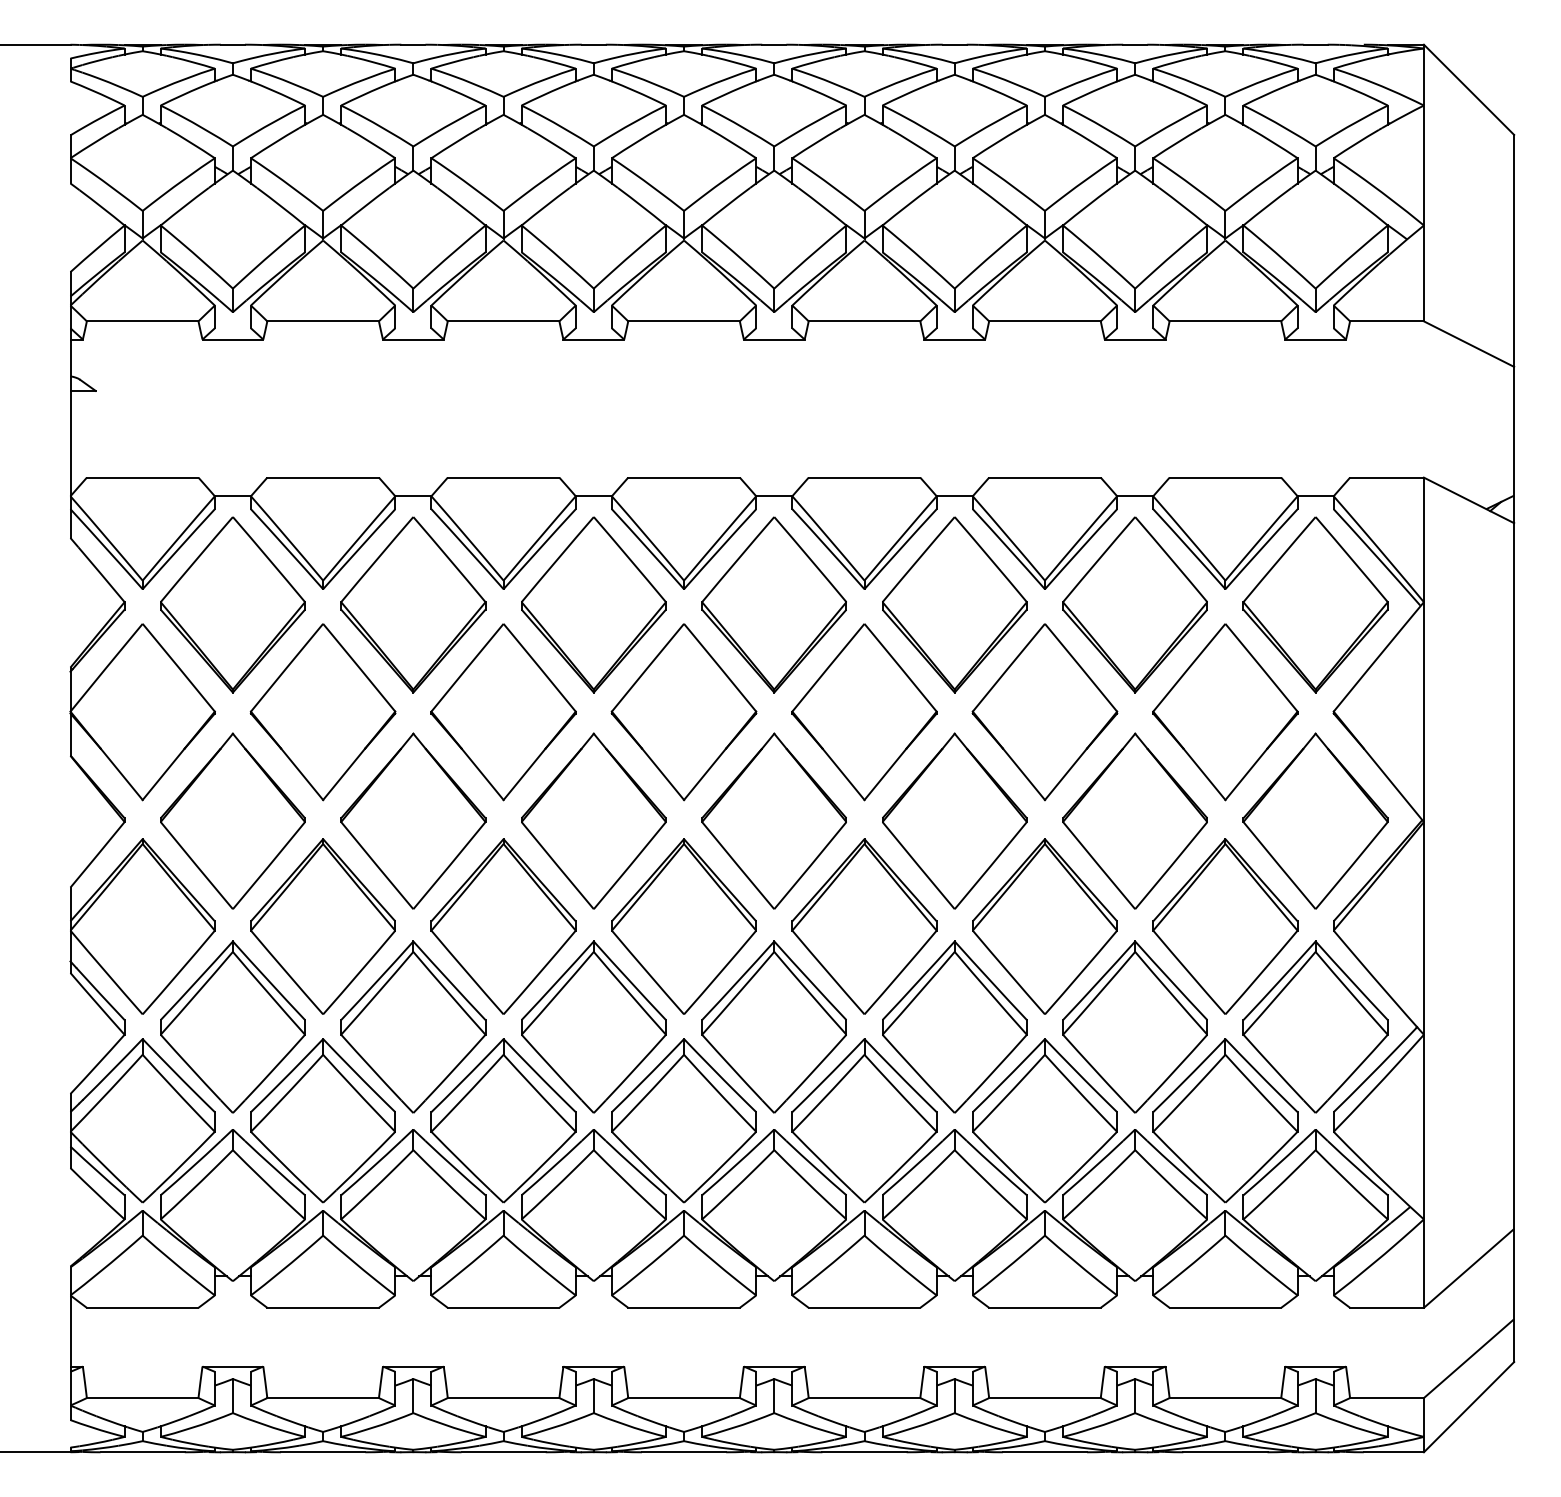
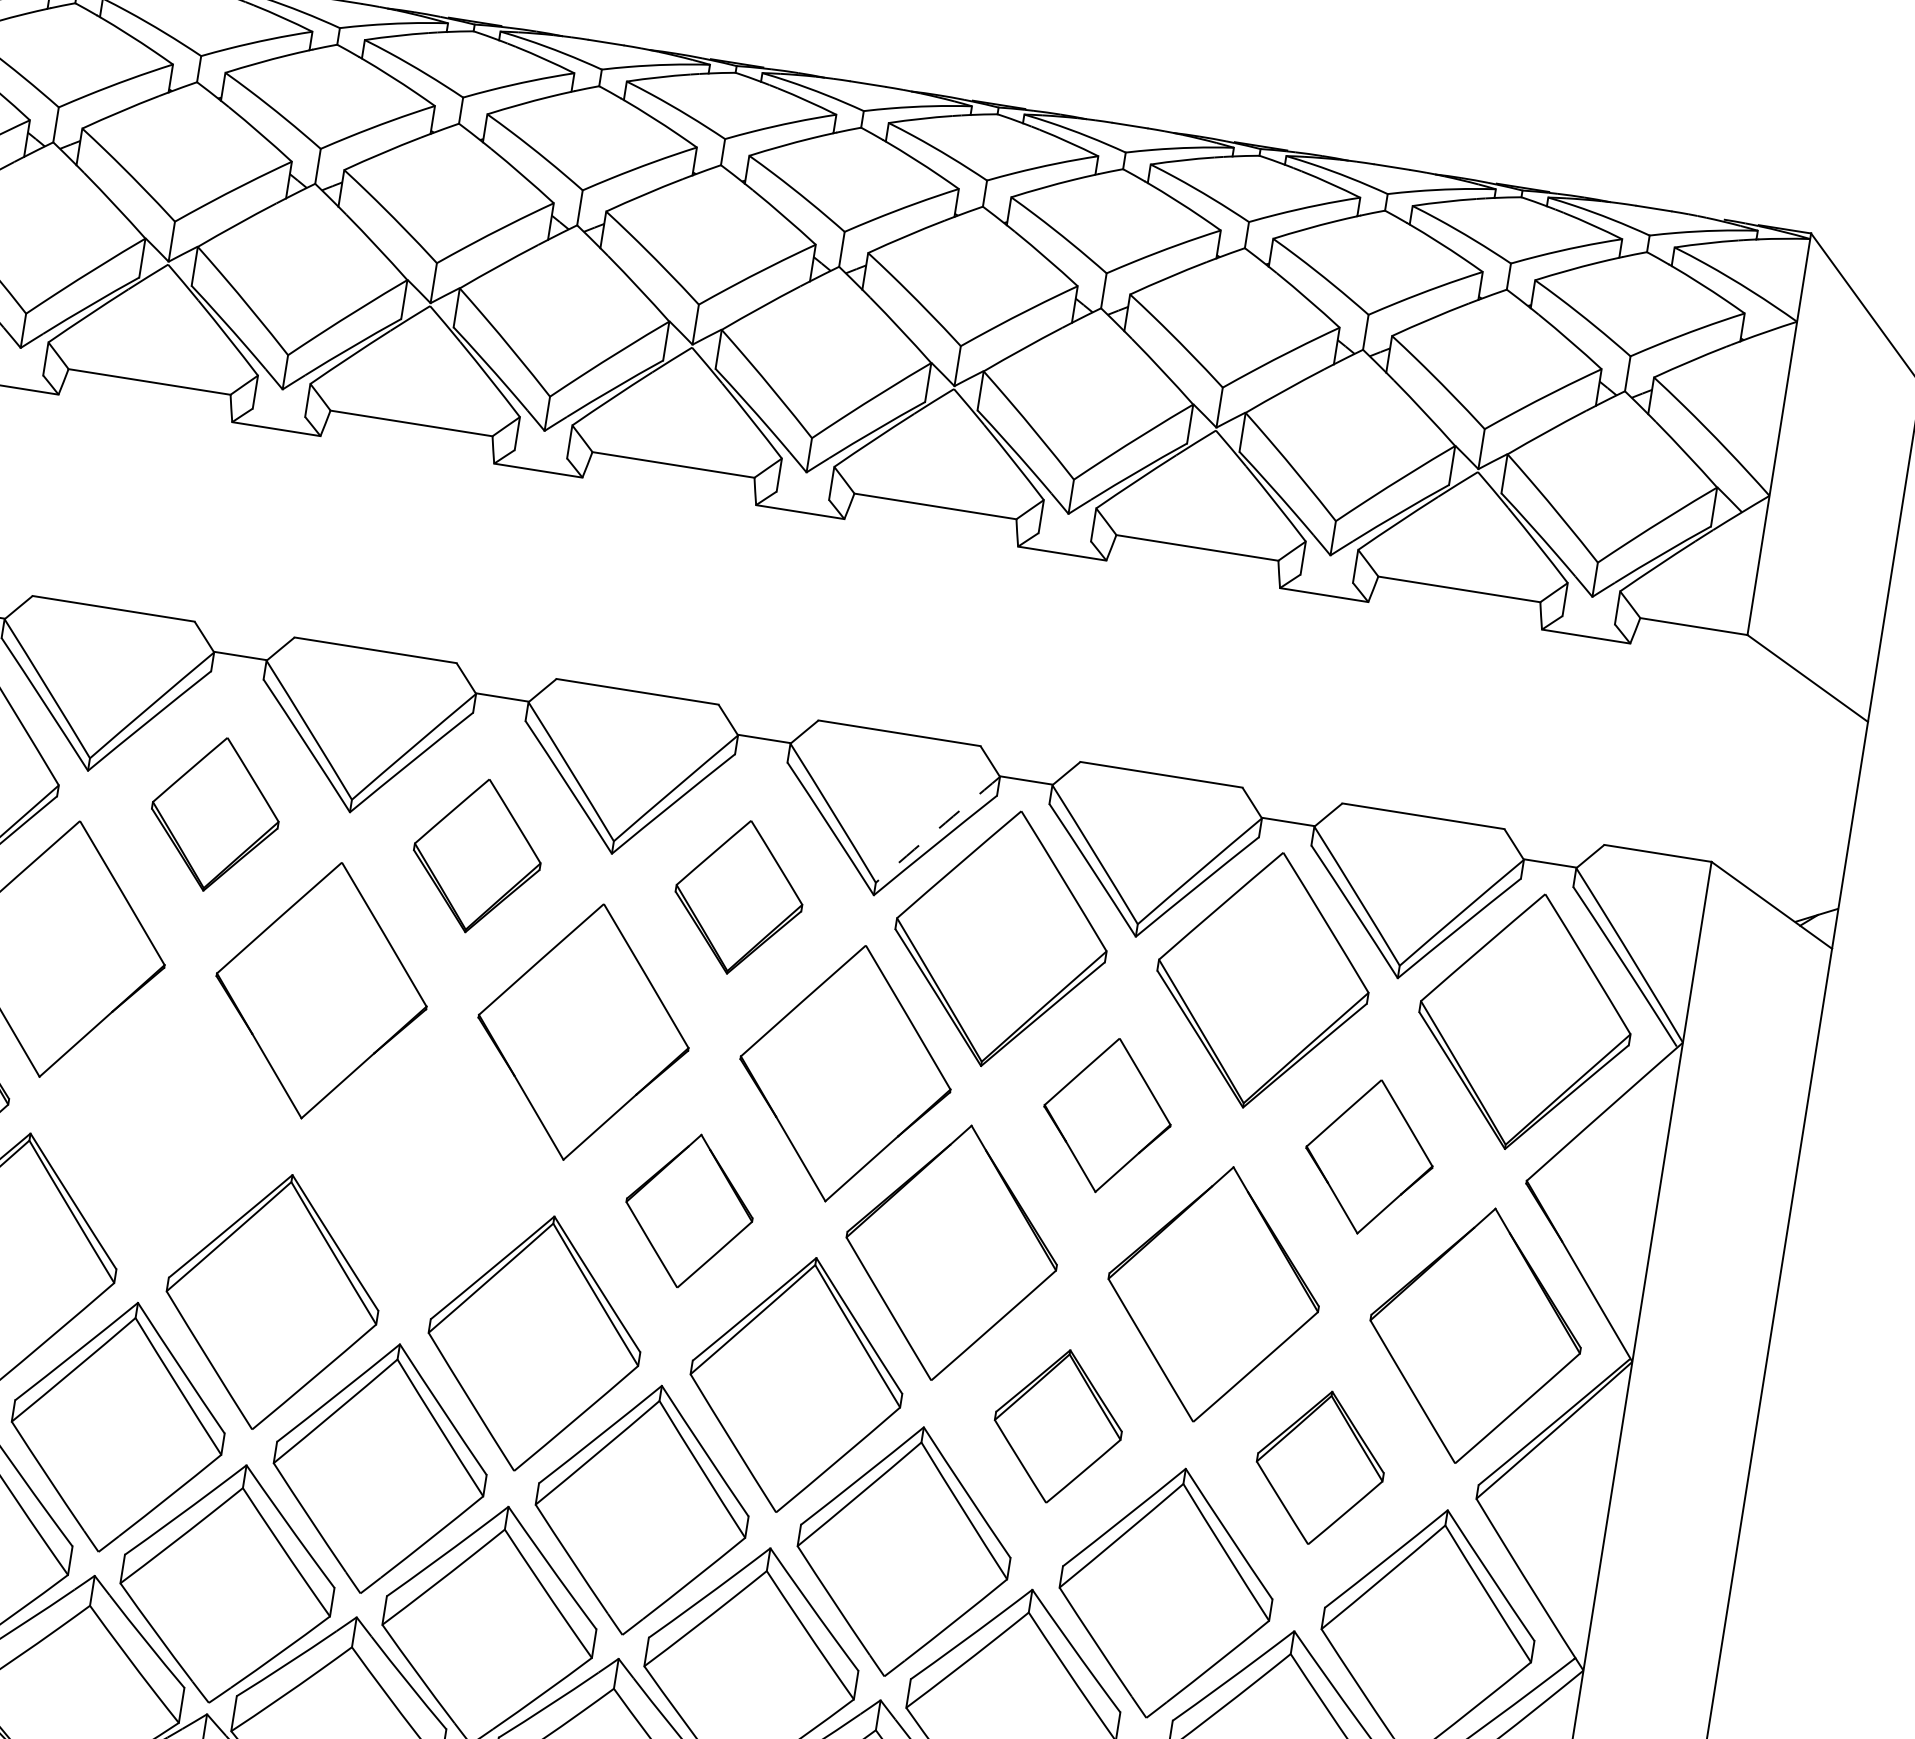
arc: (900, 538) -> (937, 829), solid -> dashed
part: (413, 604) -> (215, 813), size x0.6
part: (593, 604) -> (476, 855), size x0.6
part: (773, 604) -> (738, 896), size x0.6
part: (1044, 712) -> (1106, 1115), size x0.6
part: (1225, 712) -> (1369, 1157), size x0.6
part: (413, 820) -> (165, 1127), removed
part: (593, 820) -> (427, 1168), removed
part: (773, 820) -> (688, 1210), size x0.6
part: (1044, 926) -> (1057, 1426), size x0.6
part: (1225, 926) -> (1320, 1467), size x0.6

